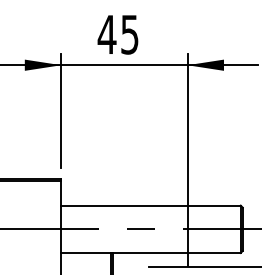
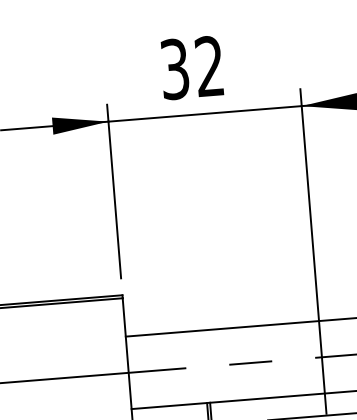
text: (117, 34) -> (190, 67), 45 -> 32

